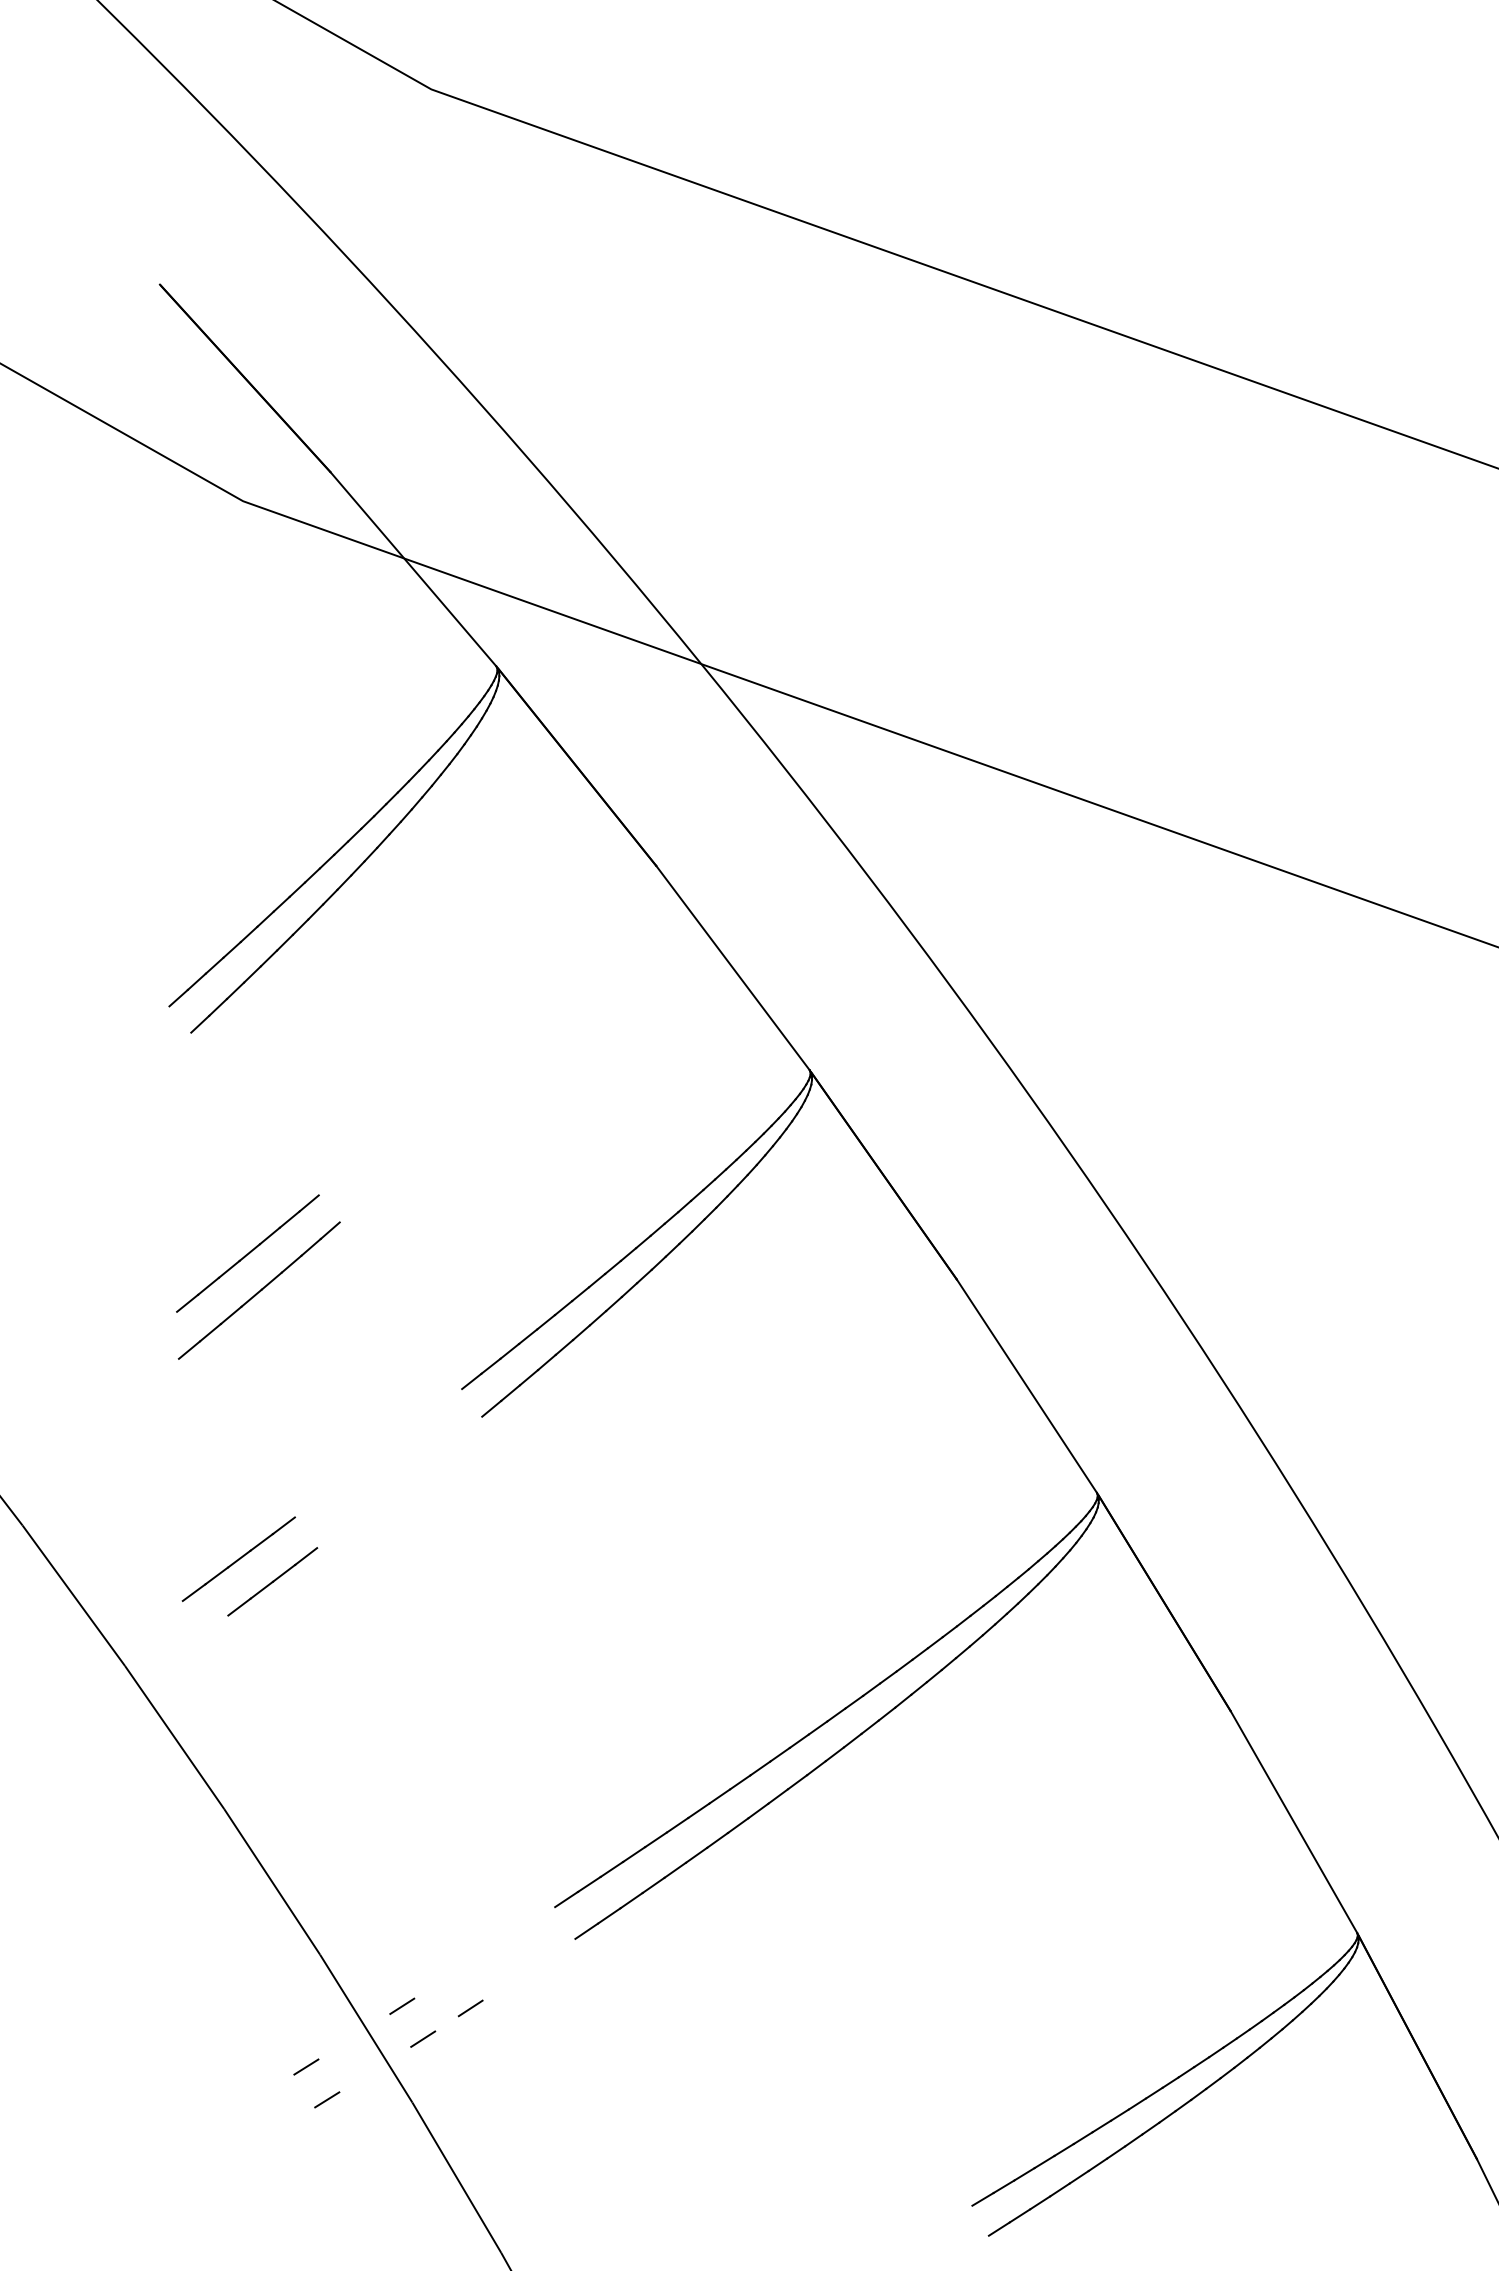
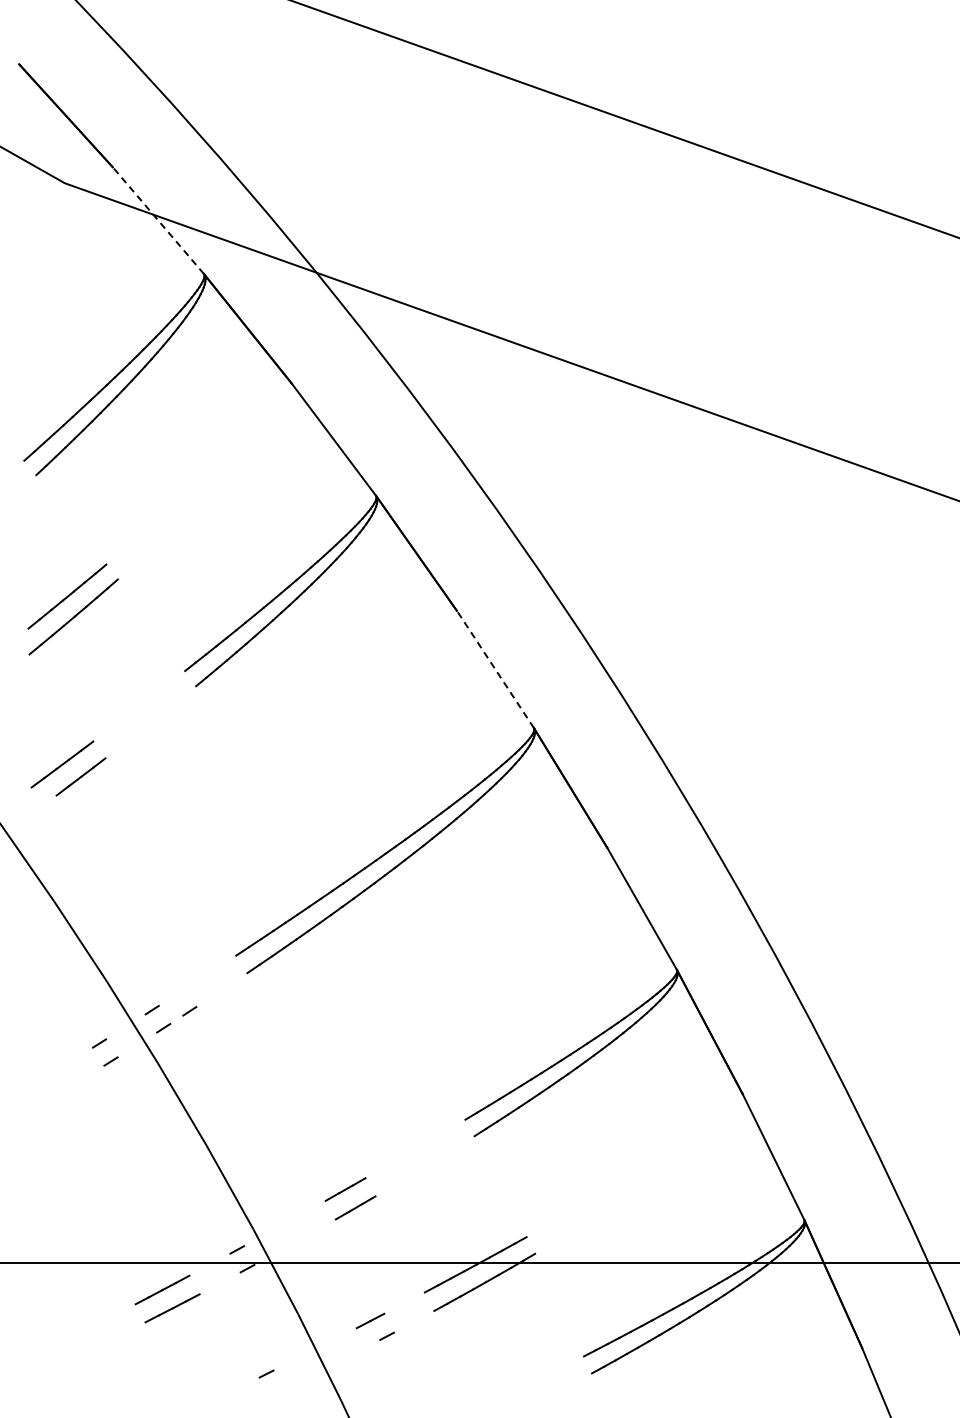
line: (413, 569) -> (158, 220), solid -> dashed
line: (1027, 1386) -> (495, 669), solid -> dashed

